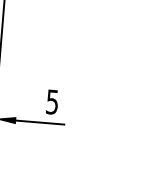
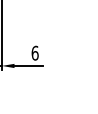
text: (51, 100) -> (34, 52), 5 -> 6

